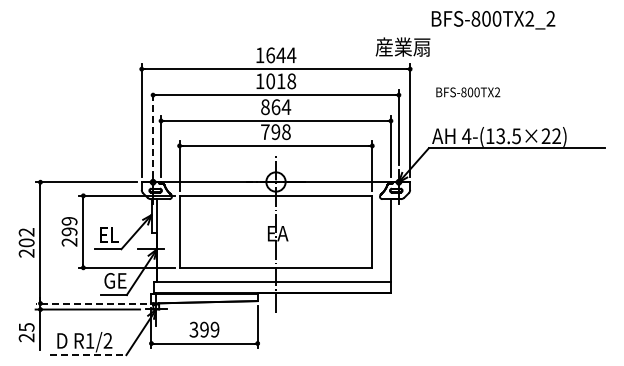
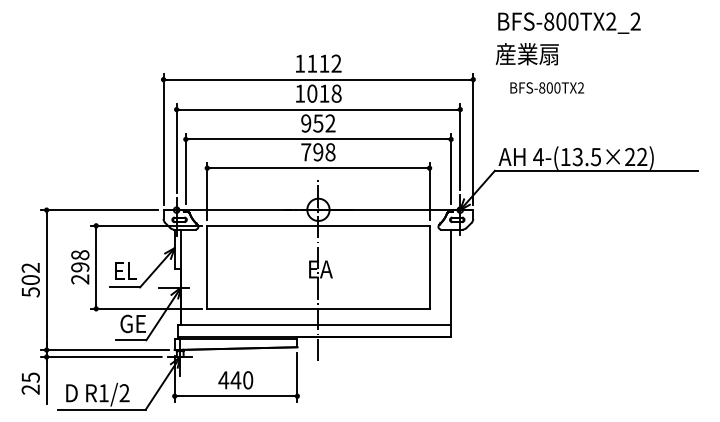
text: (402, 46) -> (526, 53), moved
text: (281, 55) -> (324, 63), 1644 -> 1112
text: (468, 92) -> (547, 88), moved
text: (276, 107) -> (319, 123), 864 -> 952
line: (153, 128) -> (177, 148), dashed -> solid
text: (69, 221) -> (80, 255), 299 -> 298
text: (26, 253) -> (30, 292), 202 -> 502
line: (90, 303) -> (104, 350), dashed -> solid
text: (204, 329) -> (235, 380), 399 -> 440
line: (88, 355) -> (102, 410), dashed -> solid

